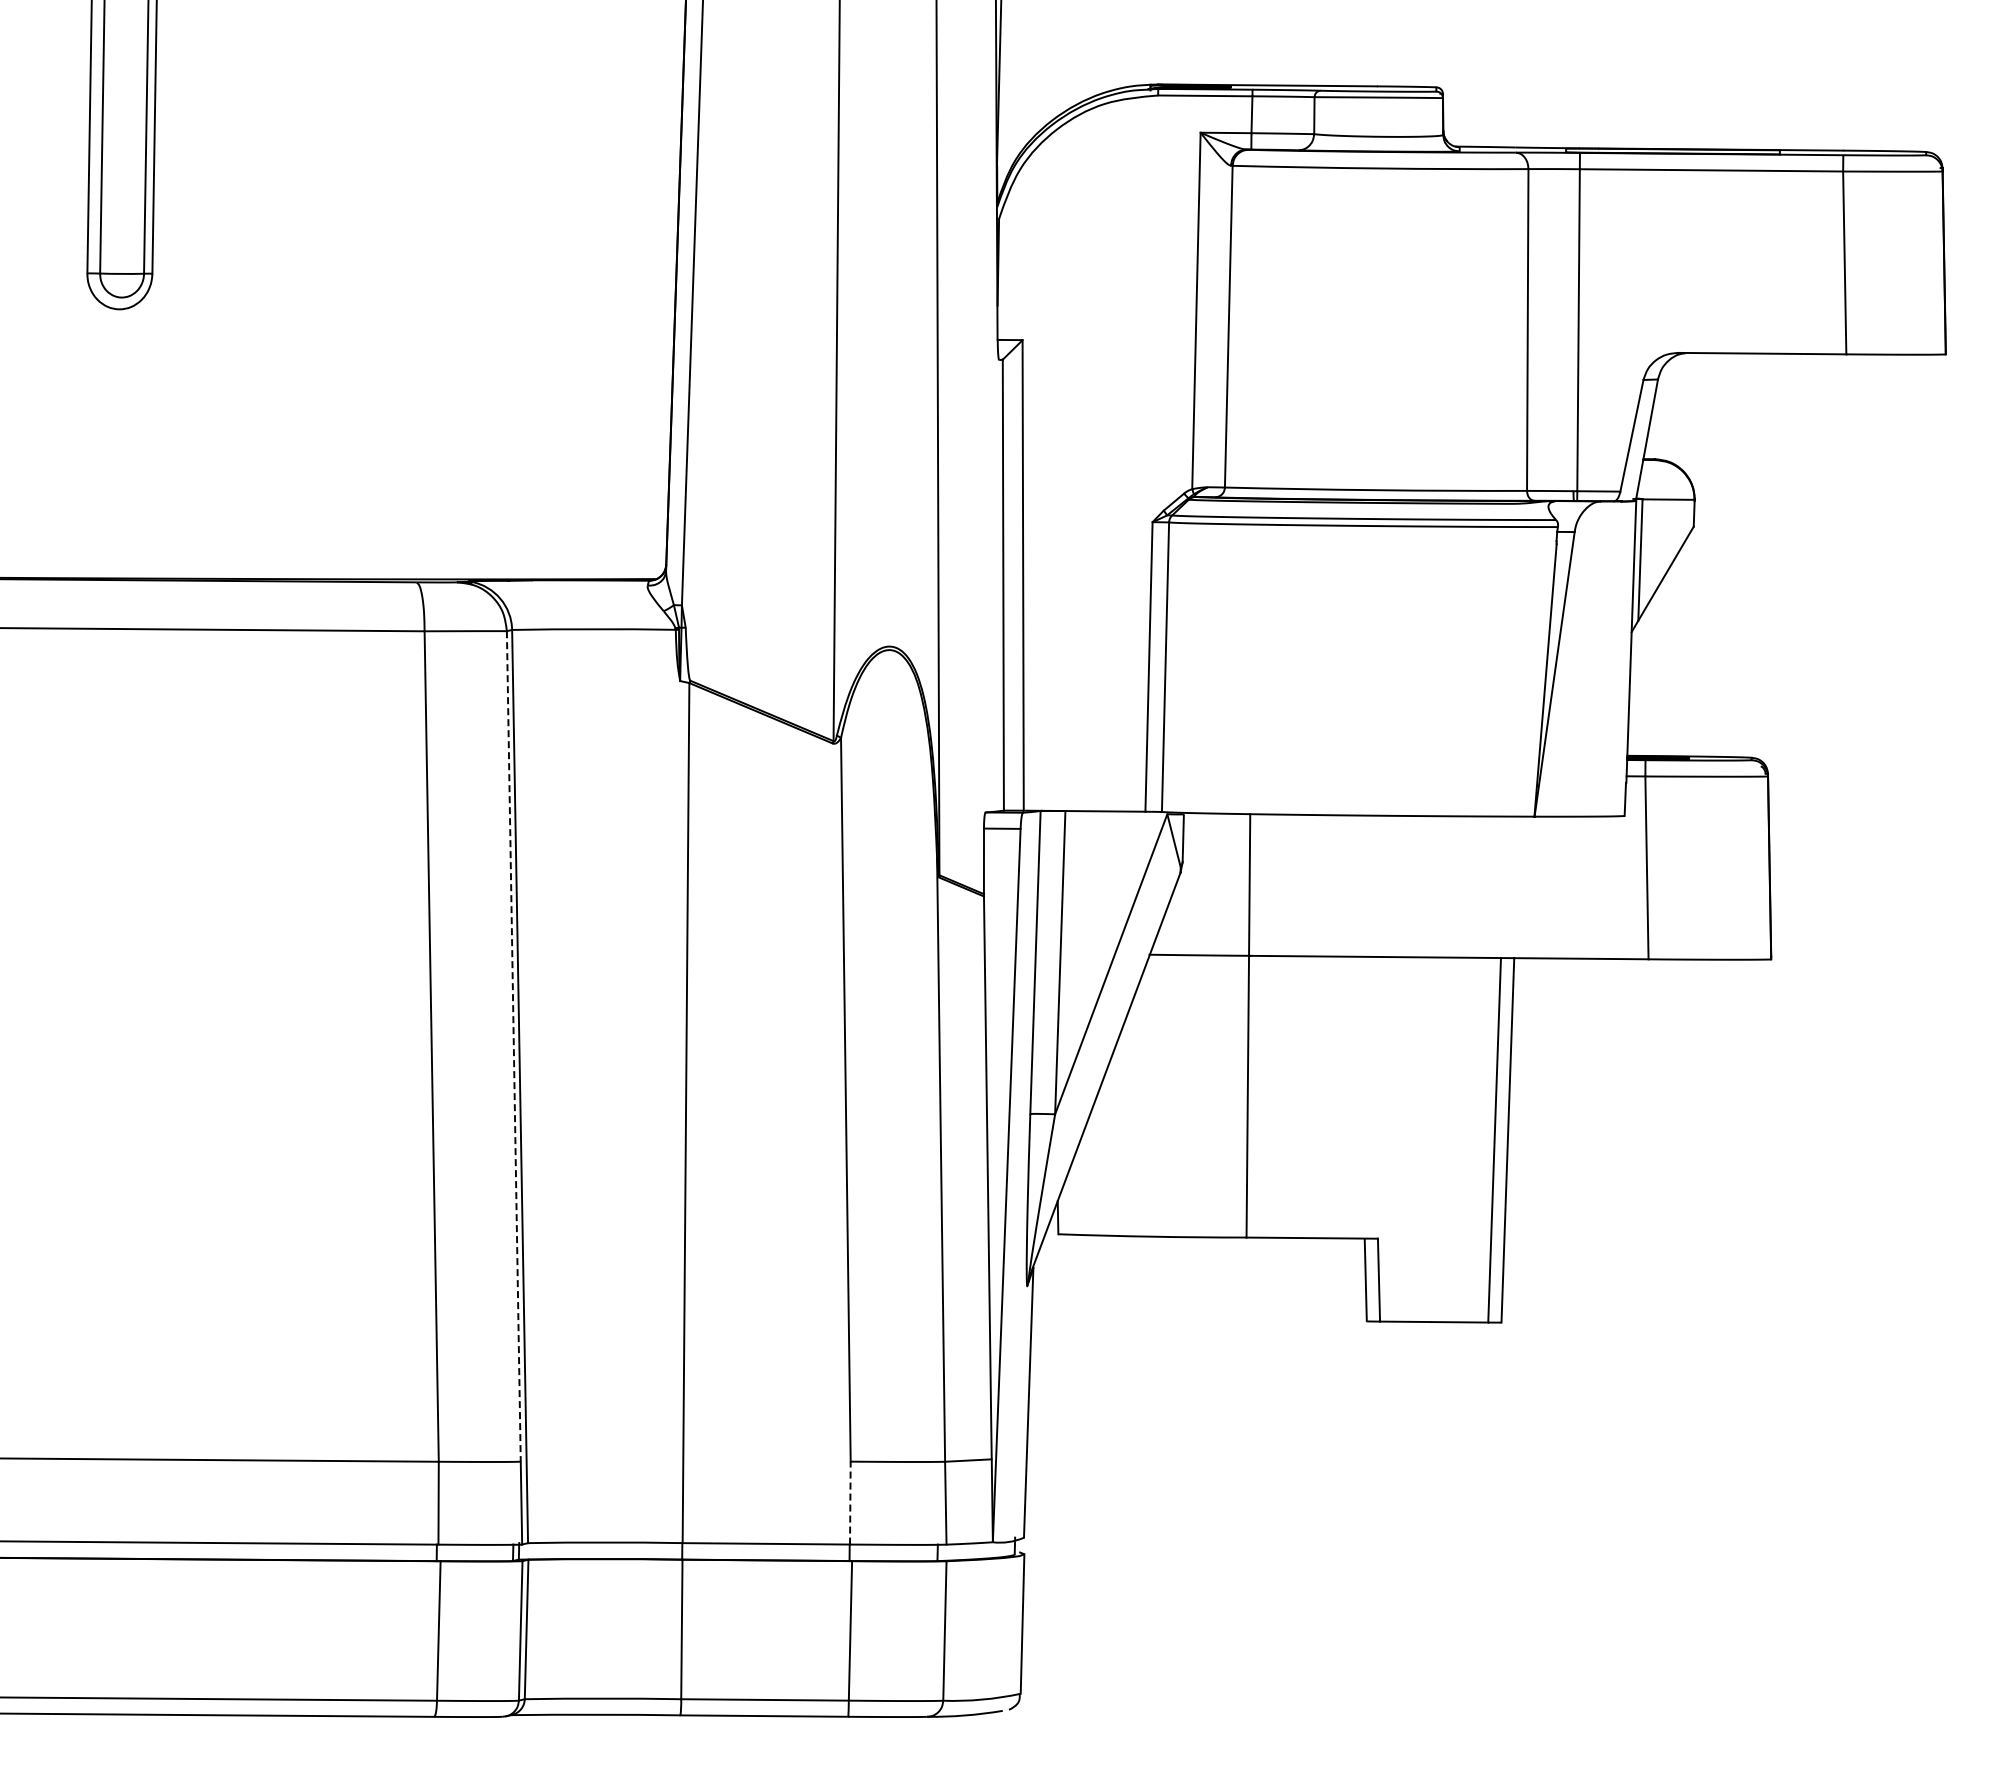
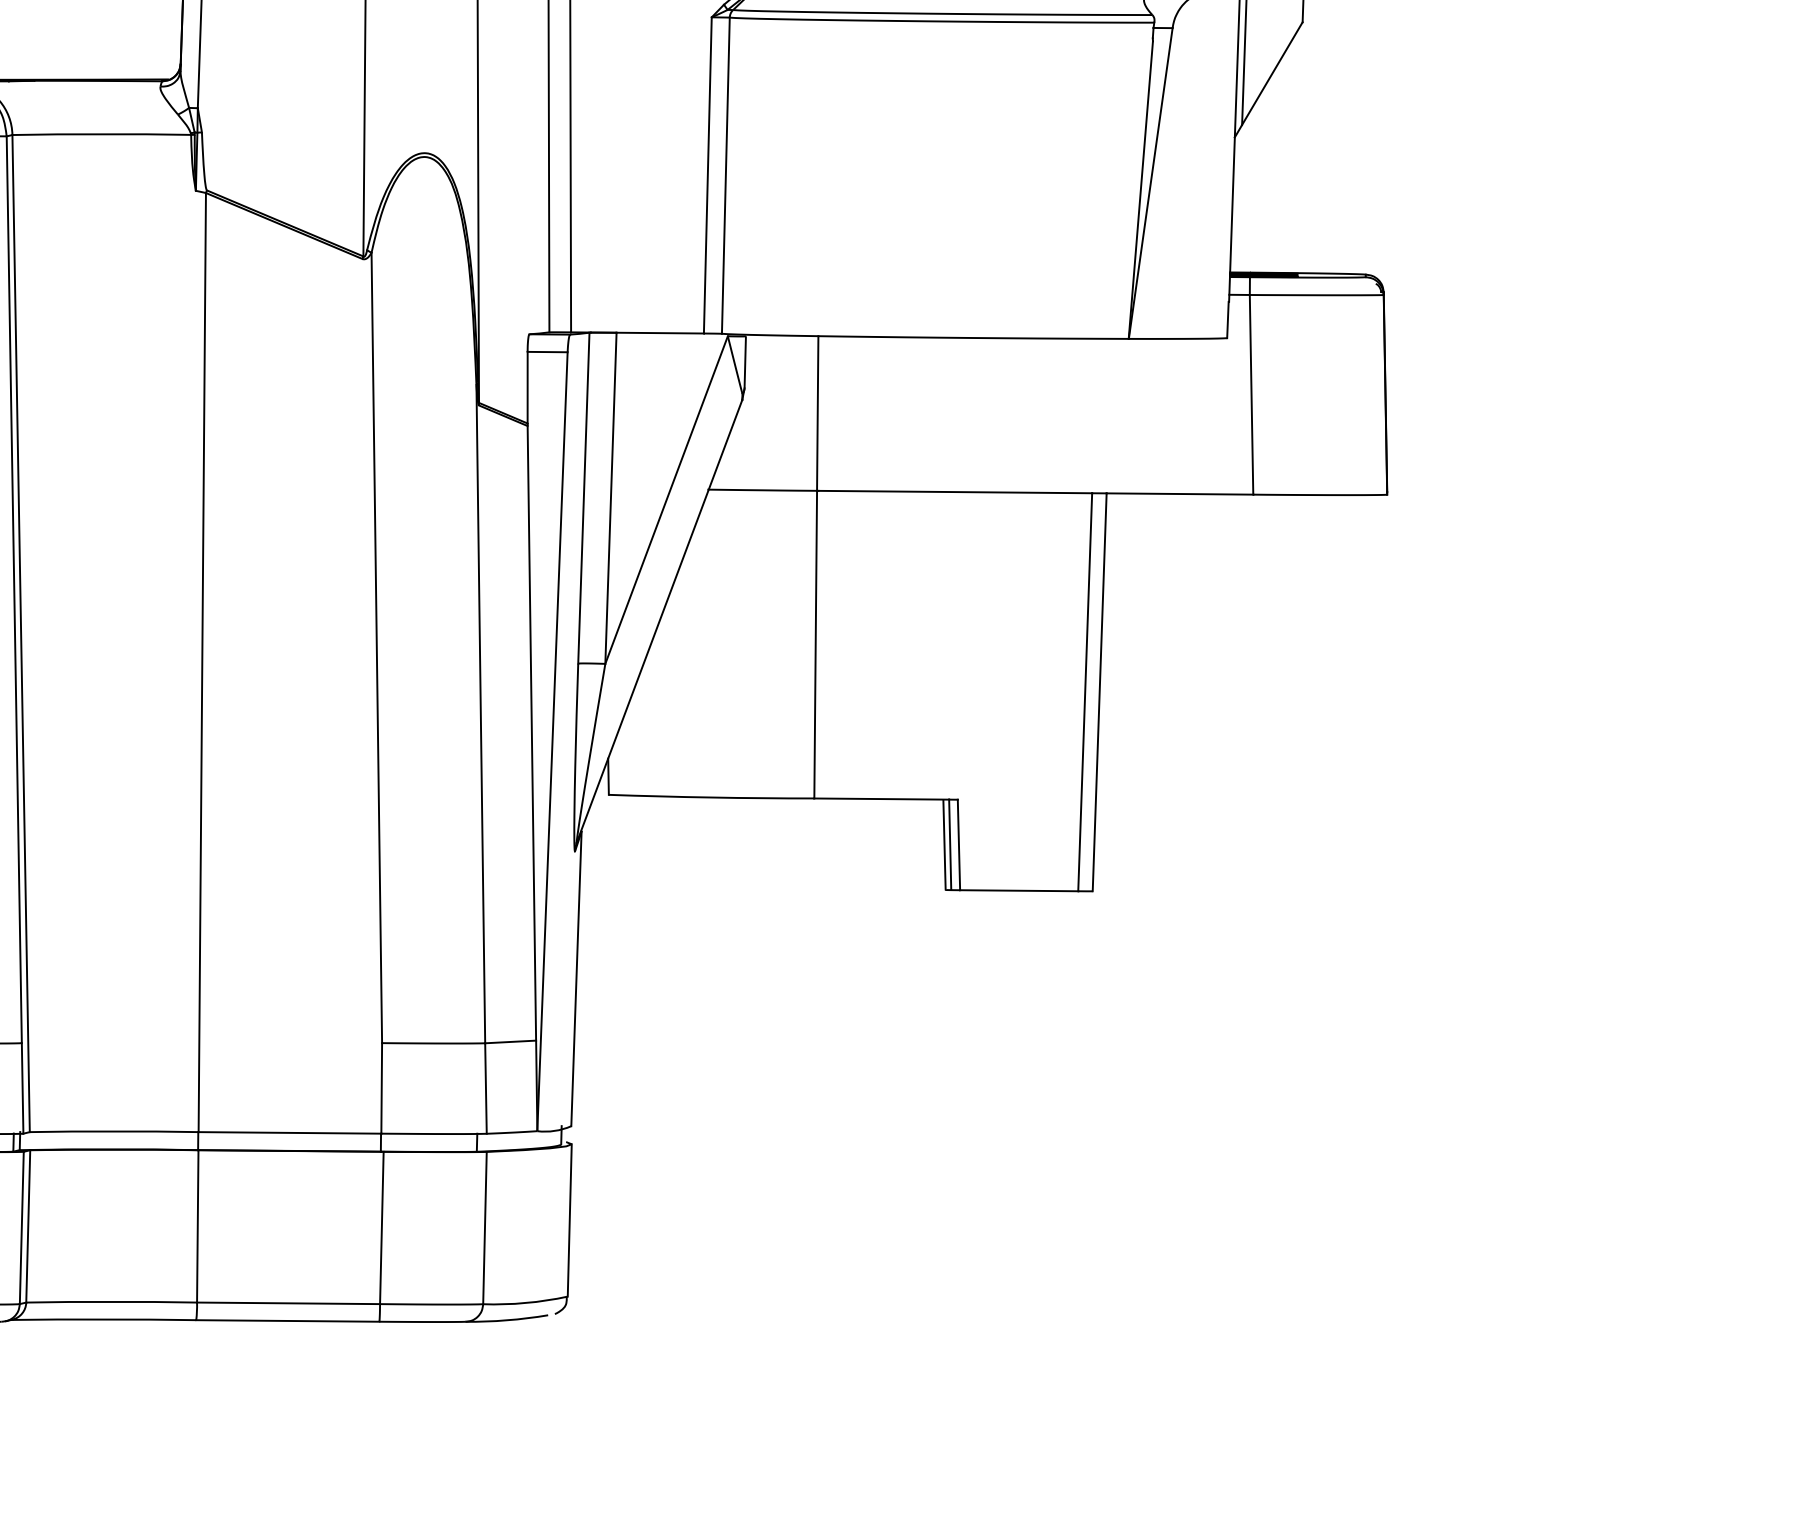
line: (513, 1046) -> (13, 589), dashed -> solid
line: (1370, 1279) -> (949, 844), added
line: (850, 1502) -> (381, 1087), dashed -> solid

